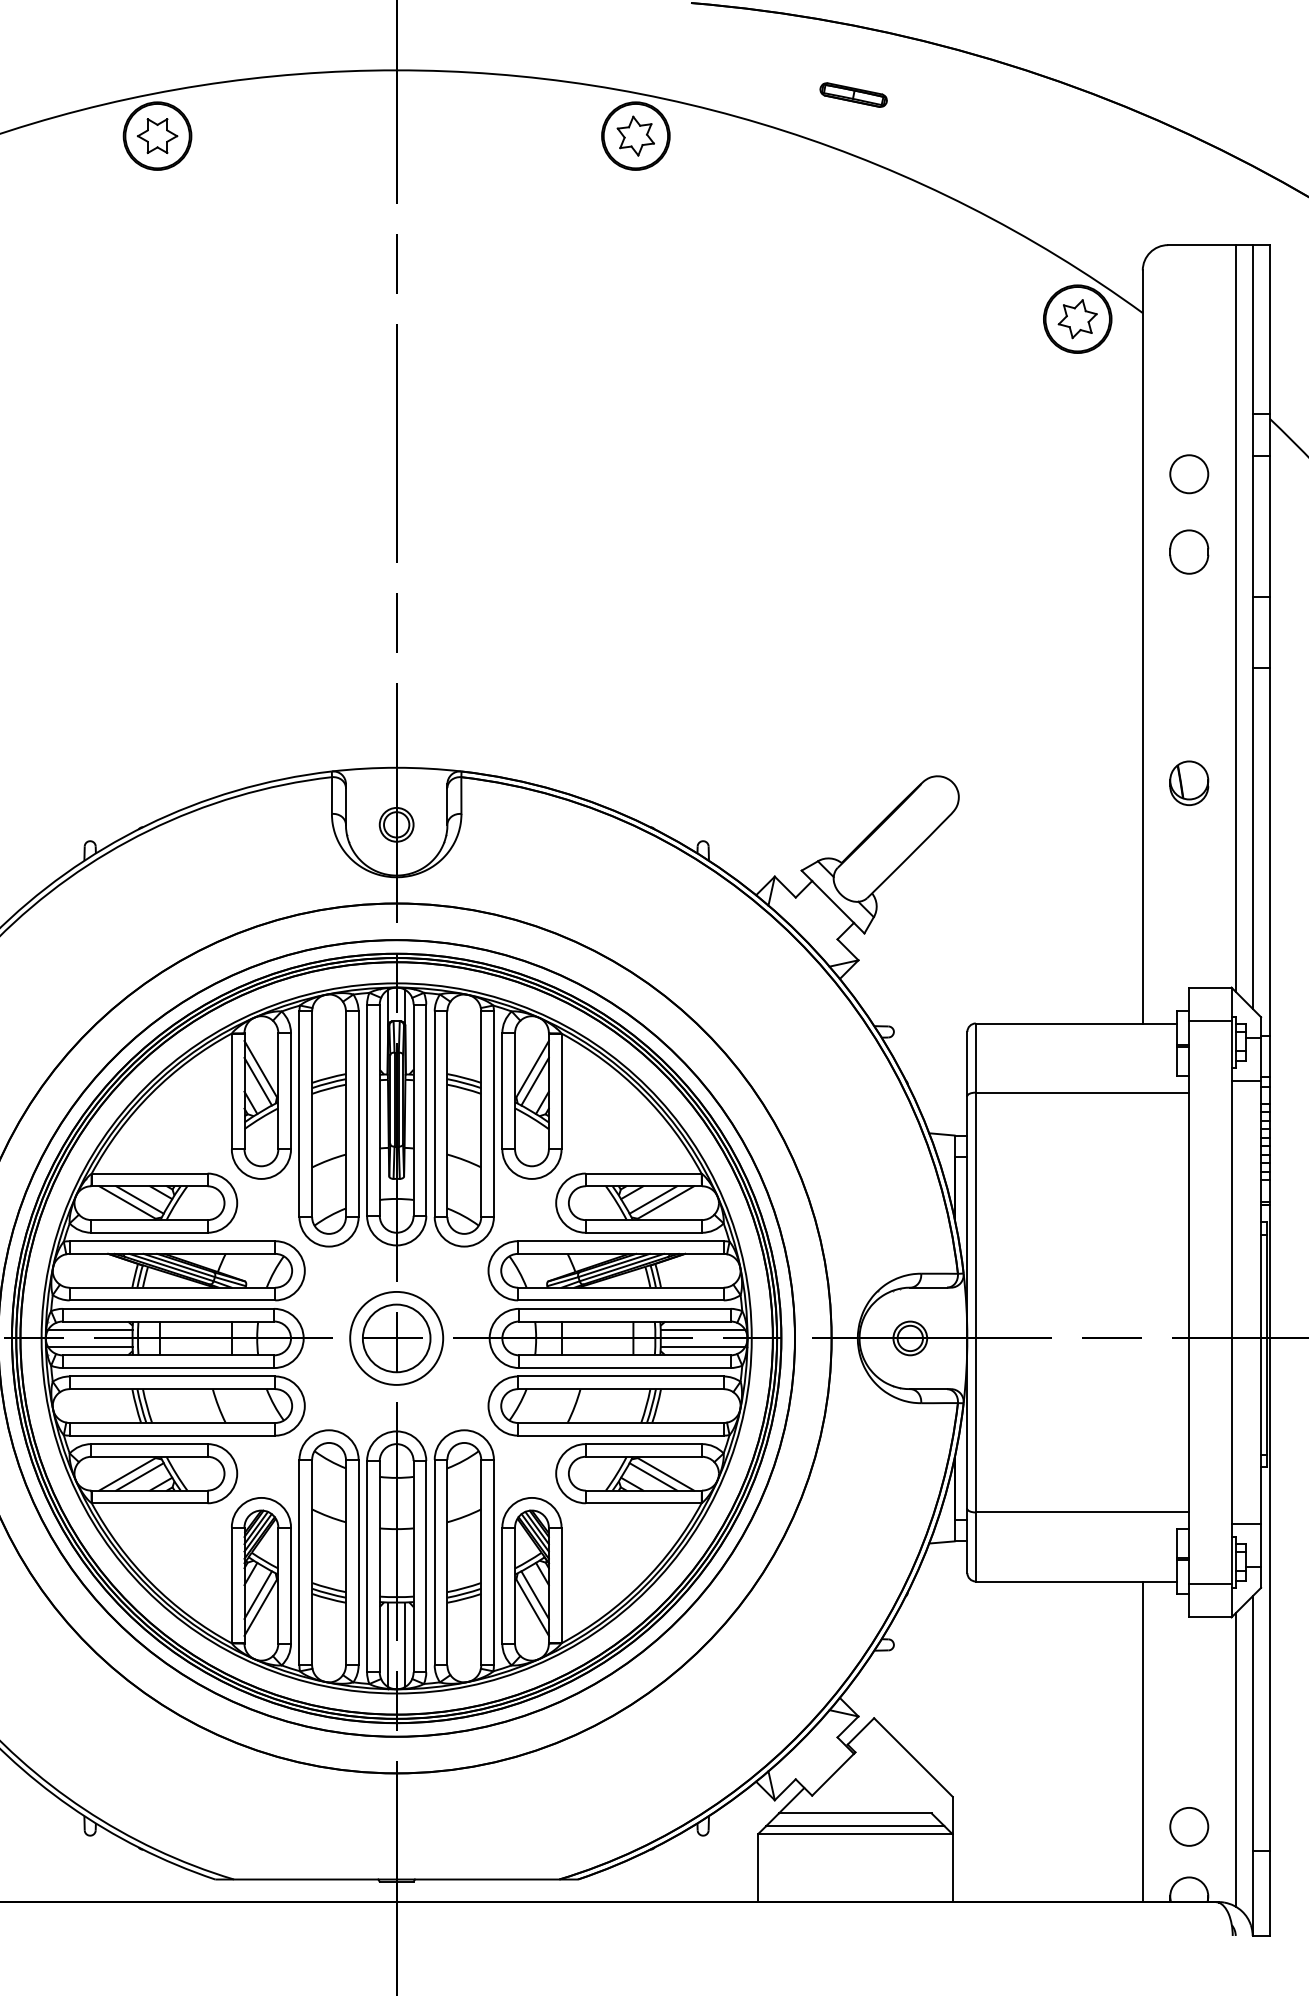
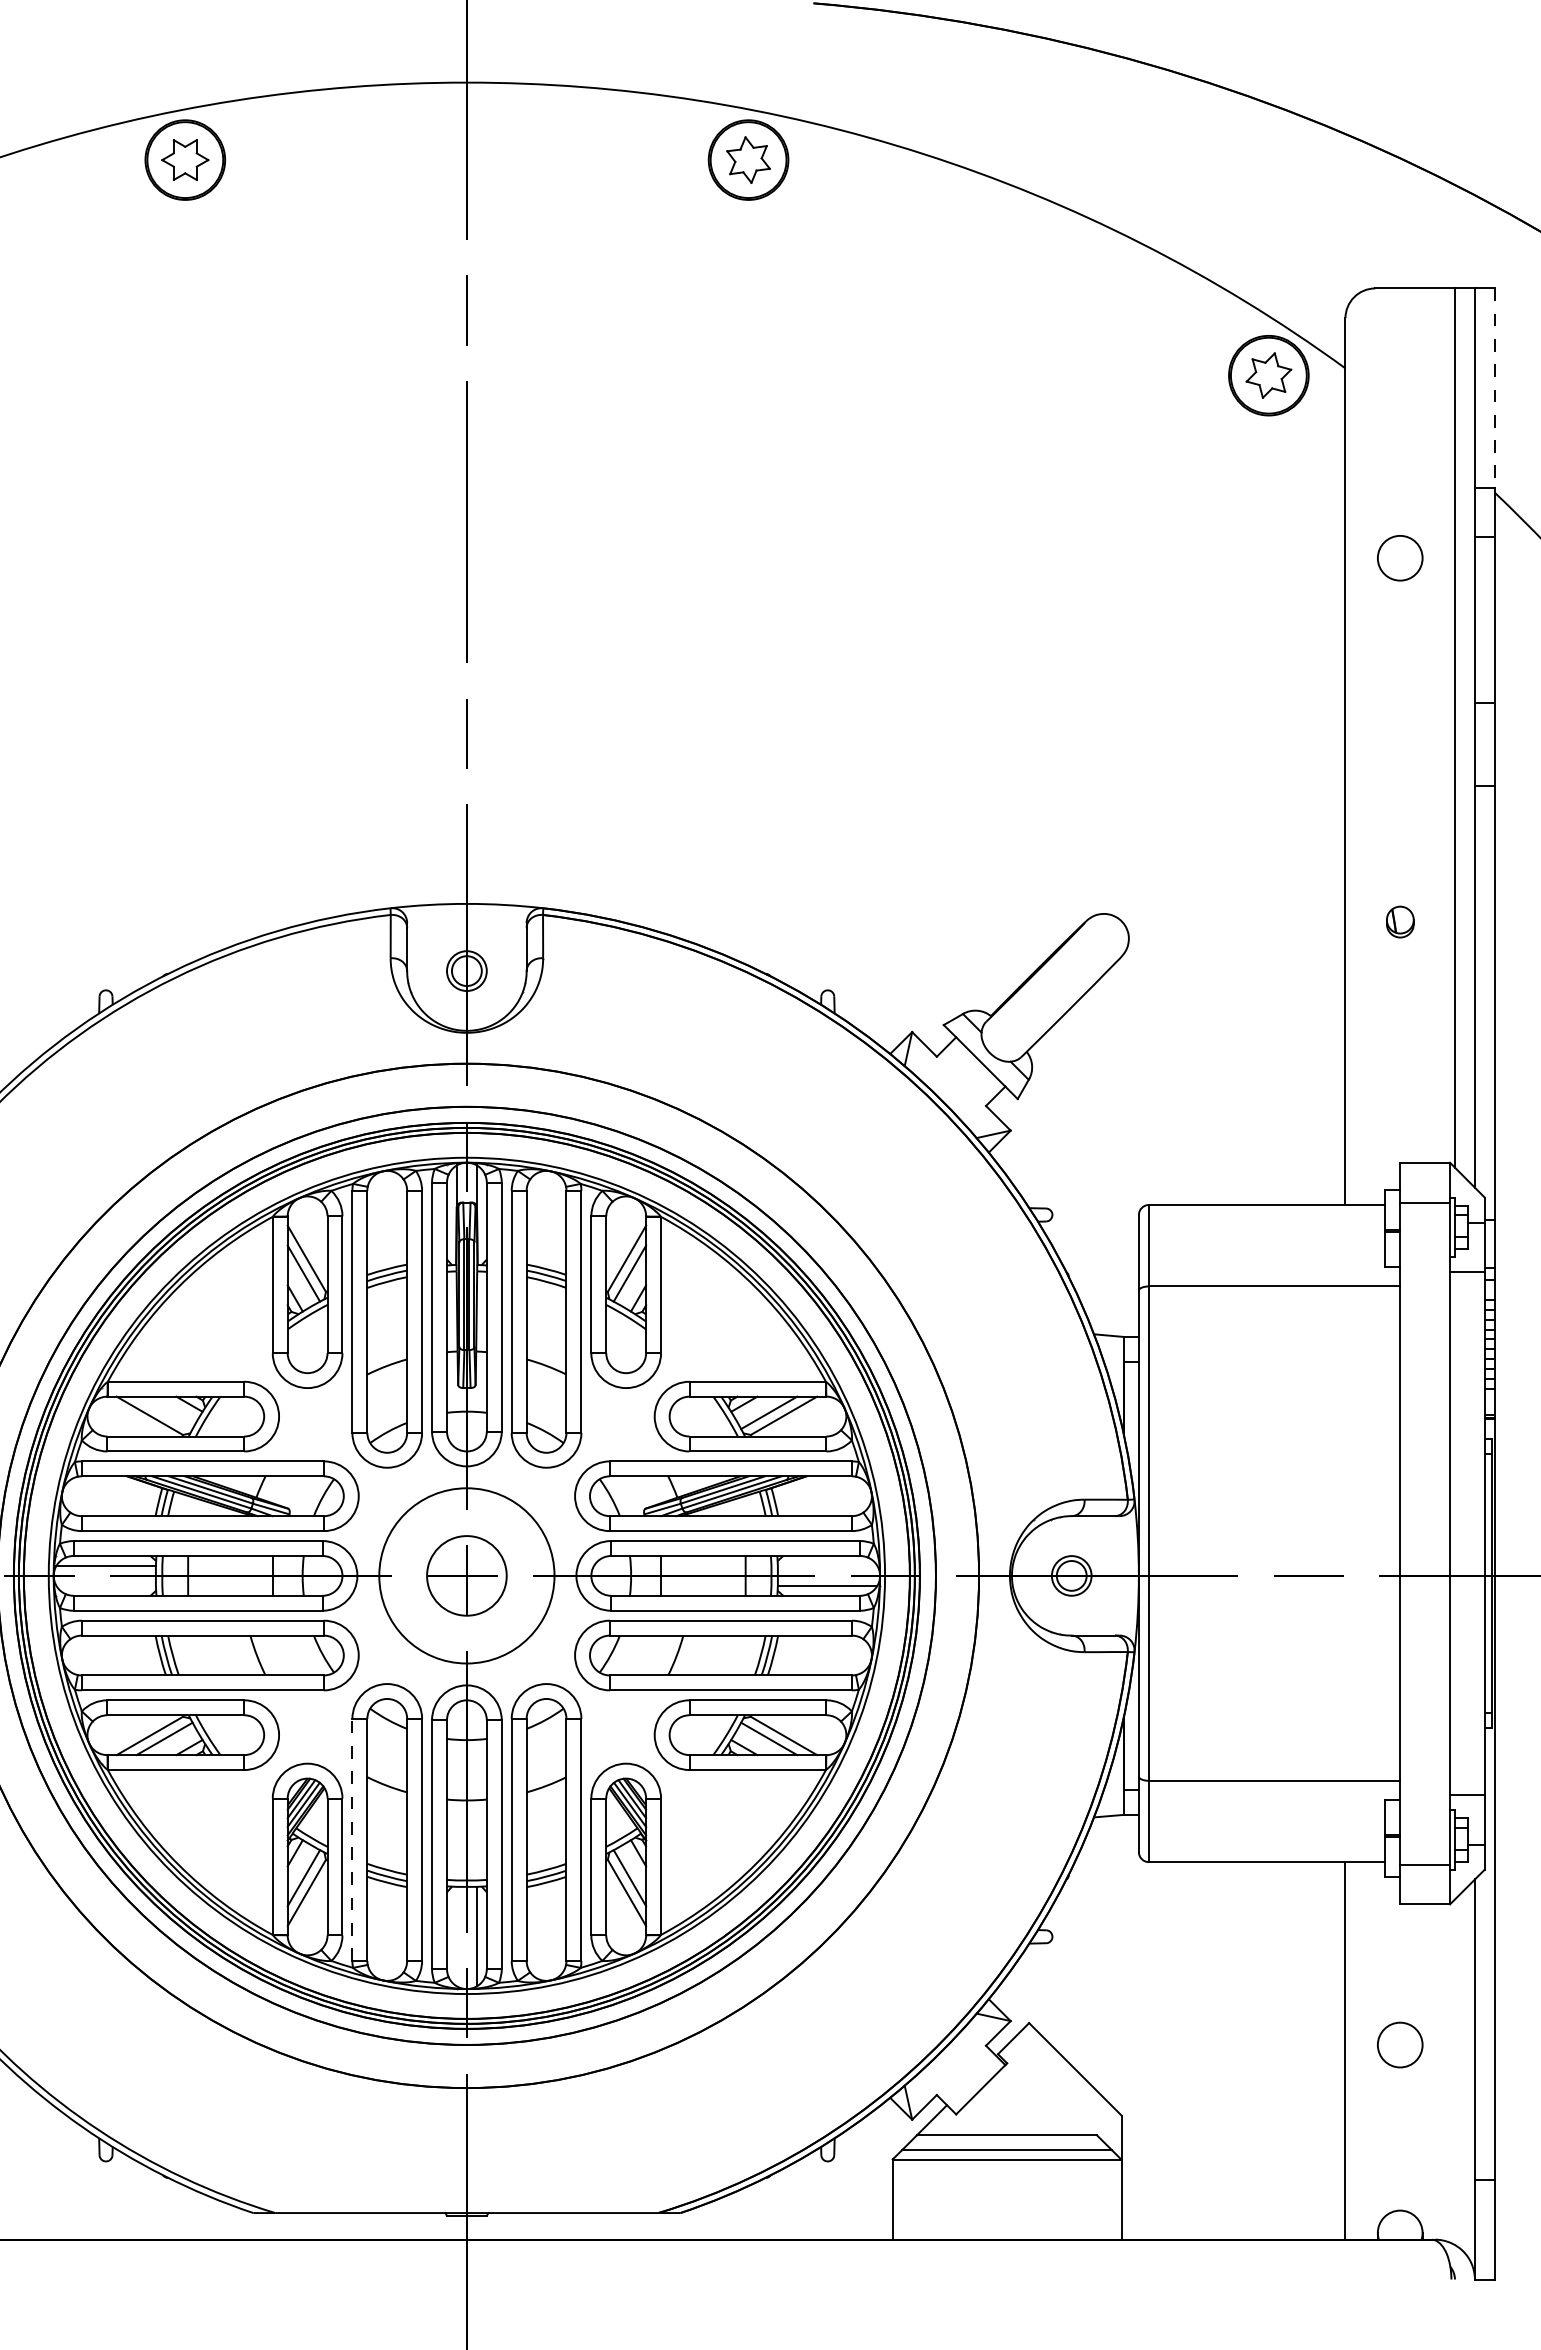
part: (854, 94) -> (1005, 111), removed
line: (1269, 330) -> (1494, 388), solid -> dashed
part: (1189, 551) -> (1400, 649), removed
part: (1189, 782) -> (1400, 921), size x0.6
line: (139, 1199) -> (164, 1412), removed
line: (702, 1329) -> (827, 1565), removed
circle: (396, 1338) -> (466, 1575), size x1.6
line: (89, 1346) -> (105, 1585), removed
line: (299, 1562) -> (352, 1839), solid -> dashed
line: (387, 1644) -> (456, 1936), removed
line: (1235, 1760) -> (1454, 2072), removed
circle: (1189, 1826) -> (1400, 2044), moved

